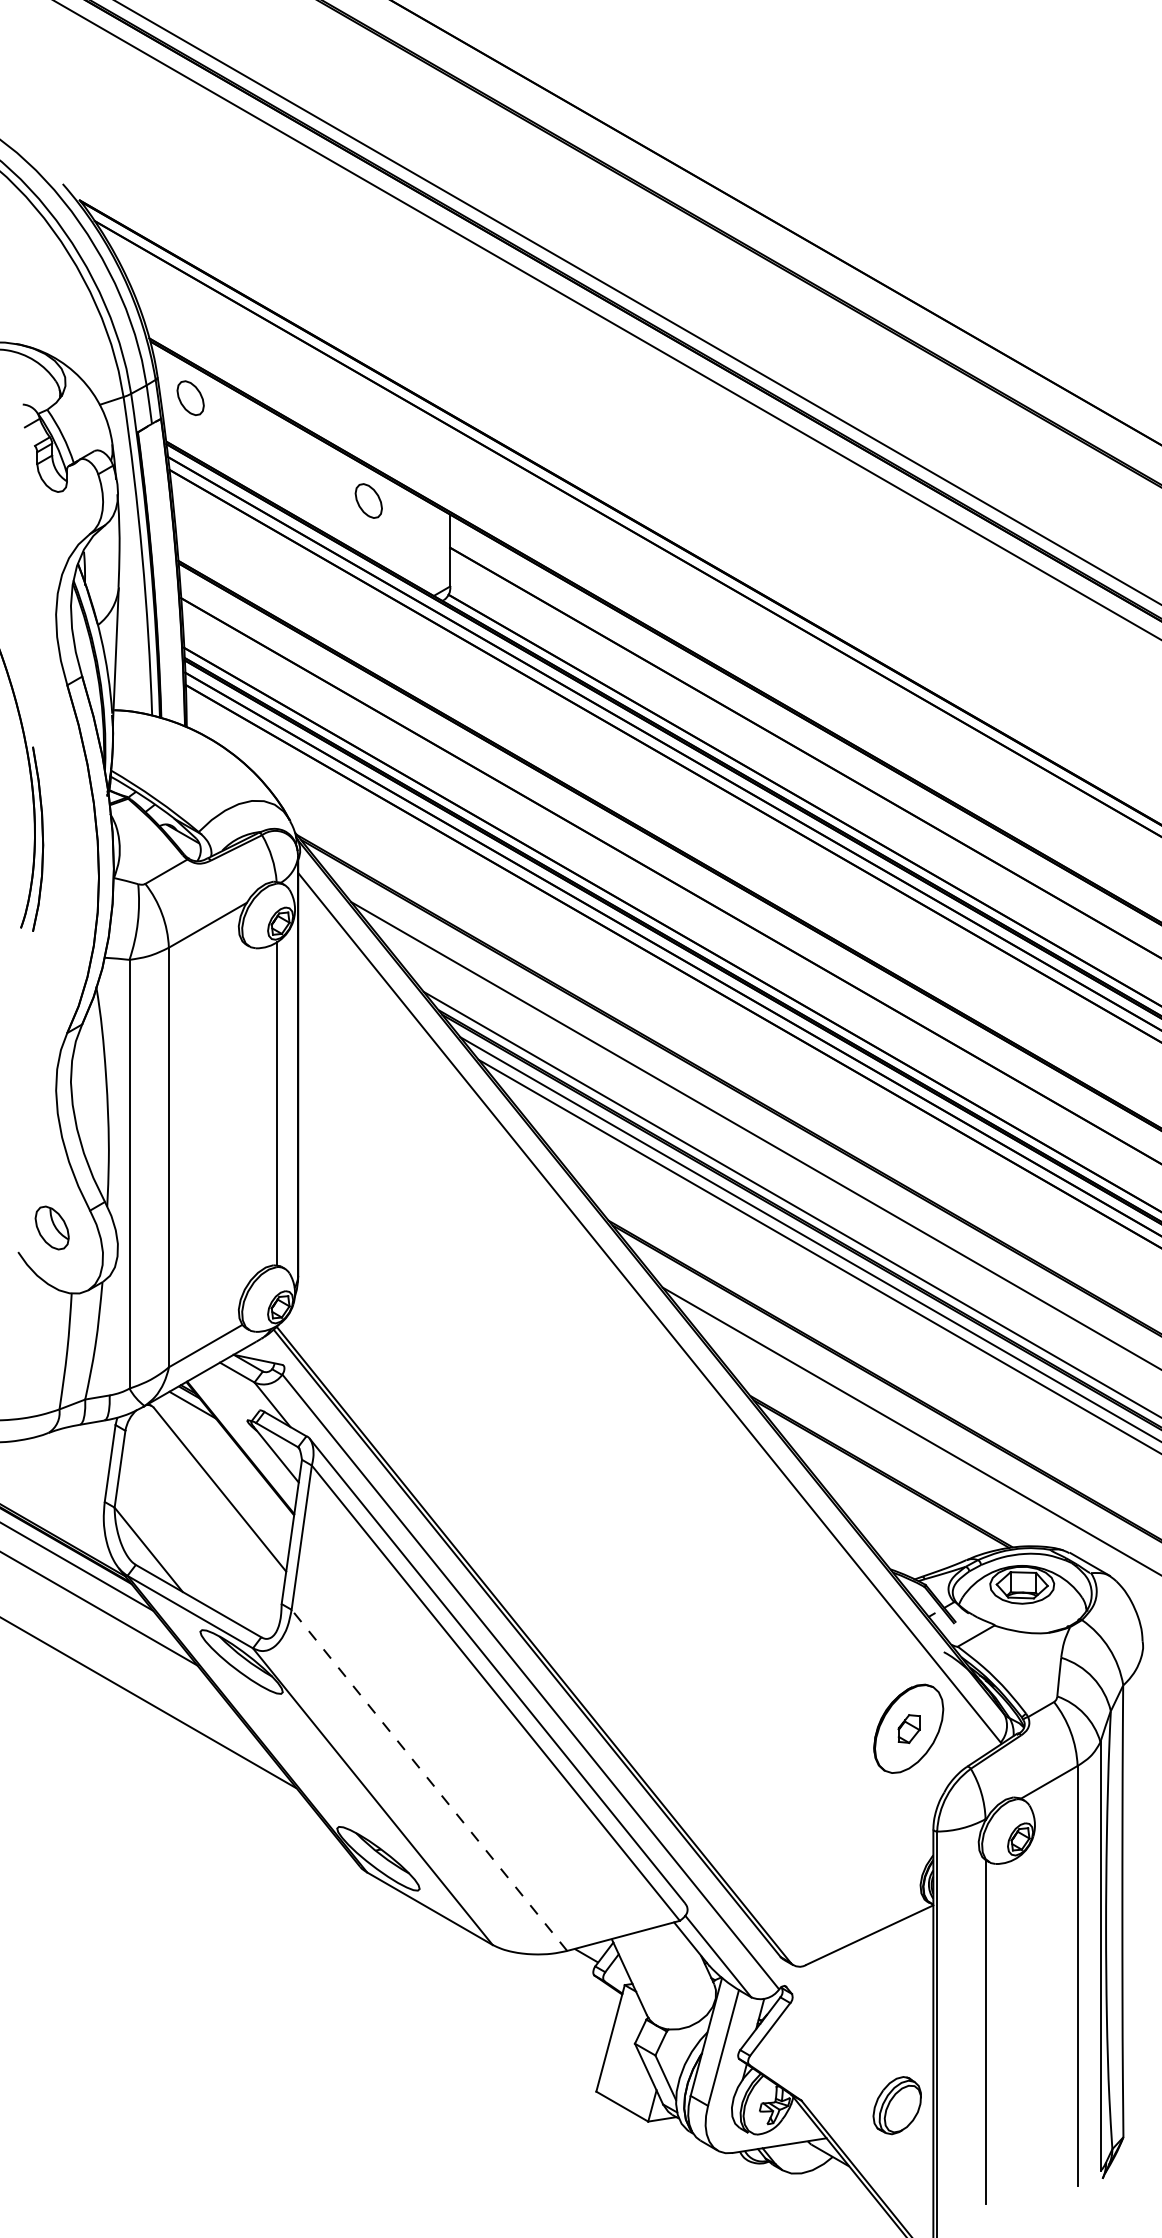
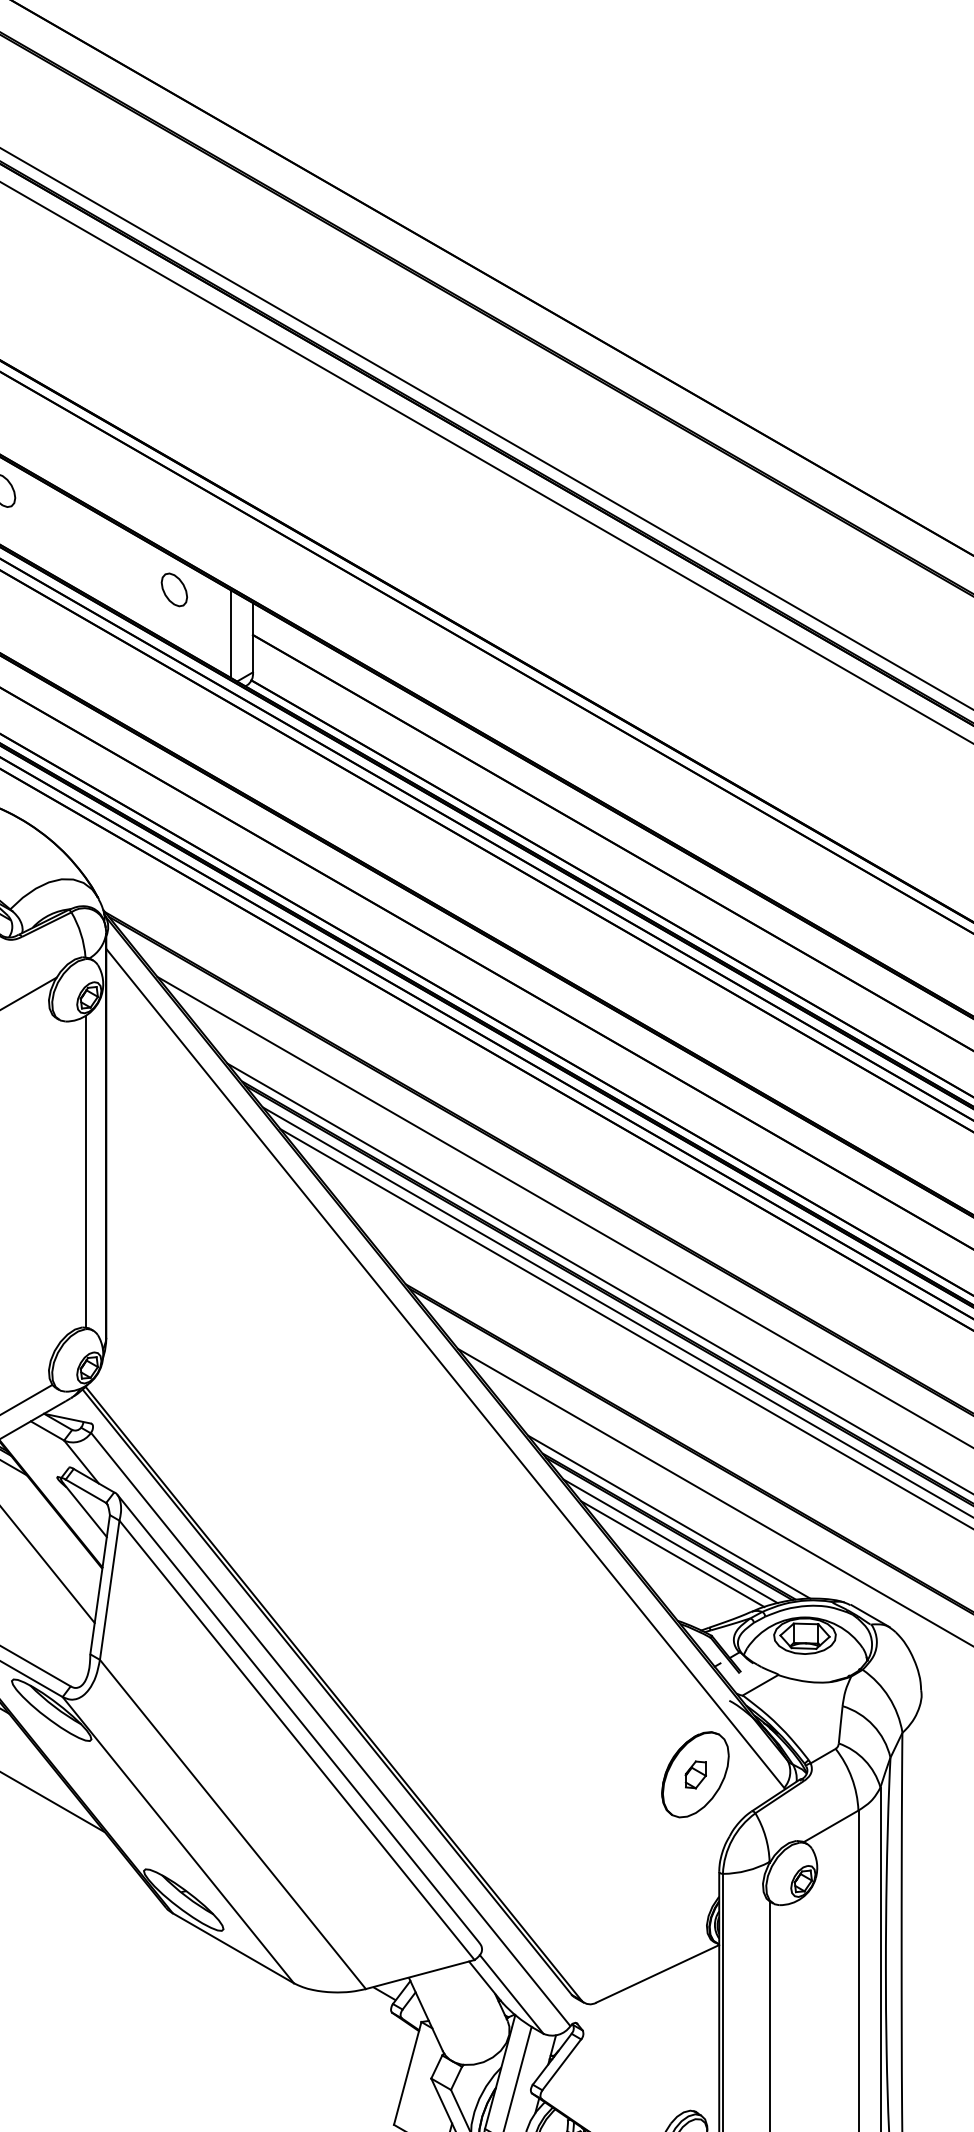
line: (427, 546) -> (231, 633), added
line: (881, 1461) -> (669, 1516), added
line: (883, 1486) -> (671, 1540), added
line: (885, 1500) -> (673, 1554), added
line: (429, 1779) -> (232, 1823), dashed -> solid

